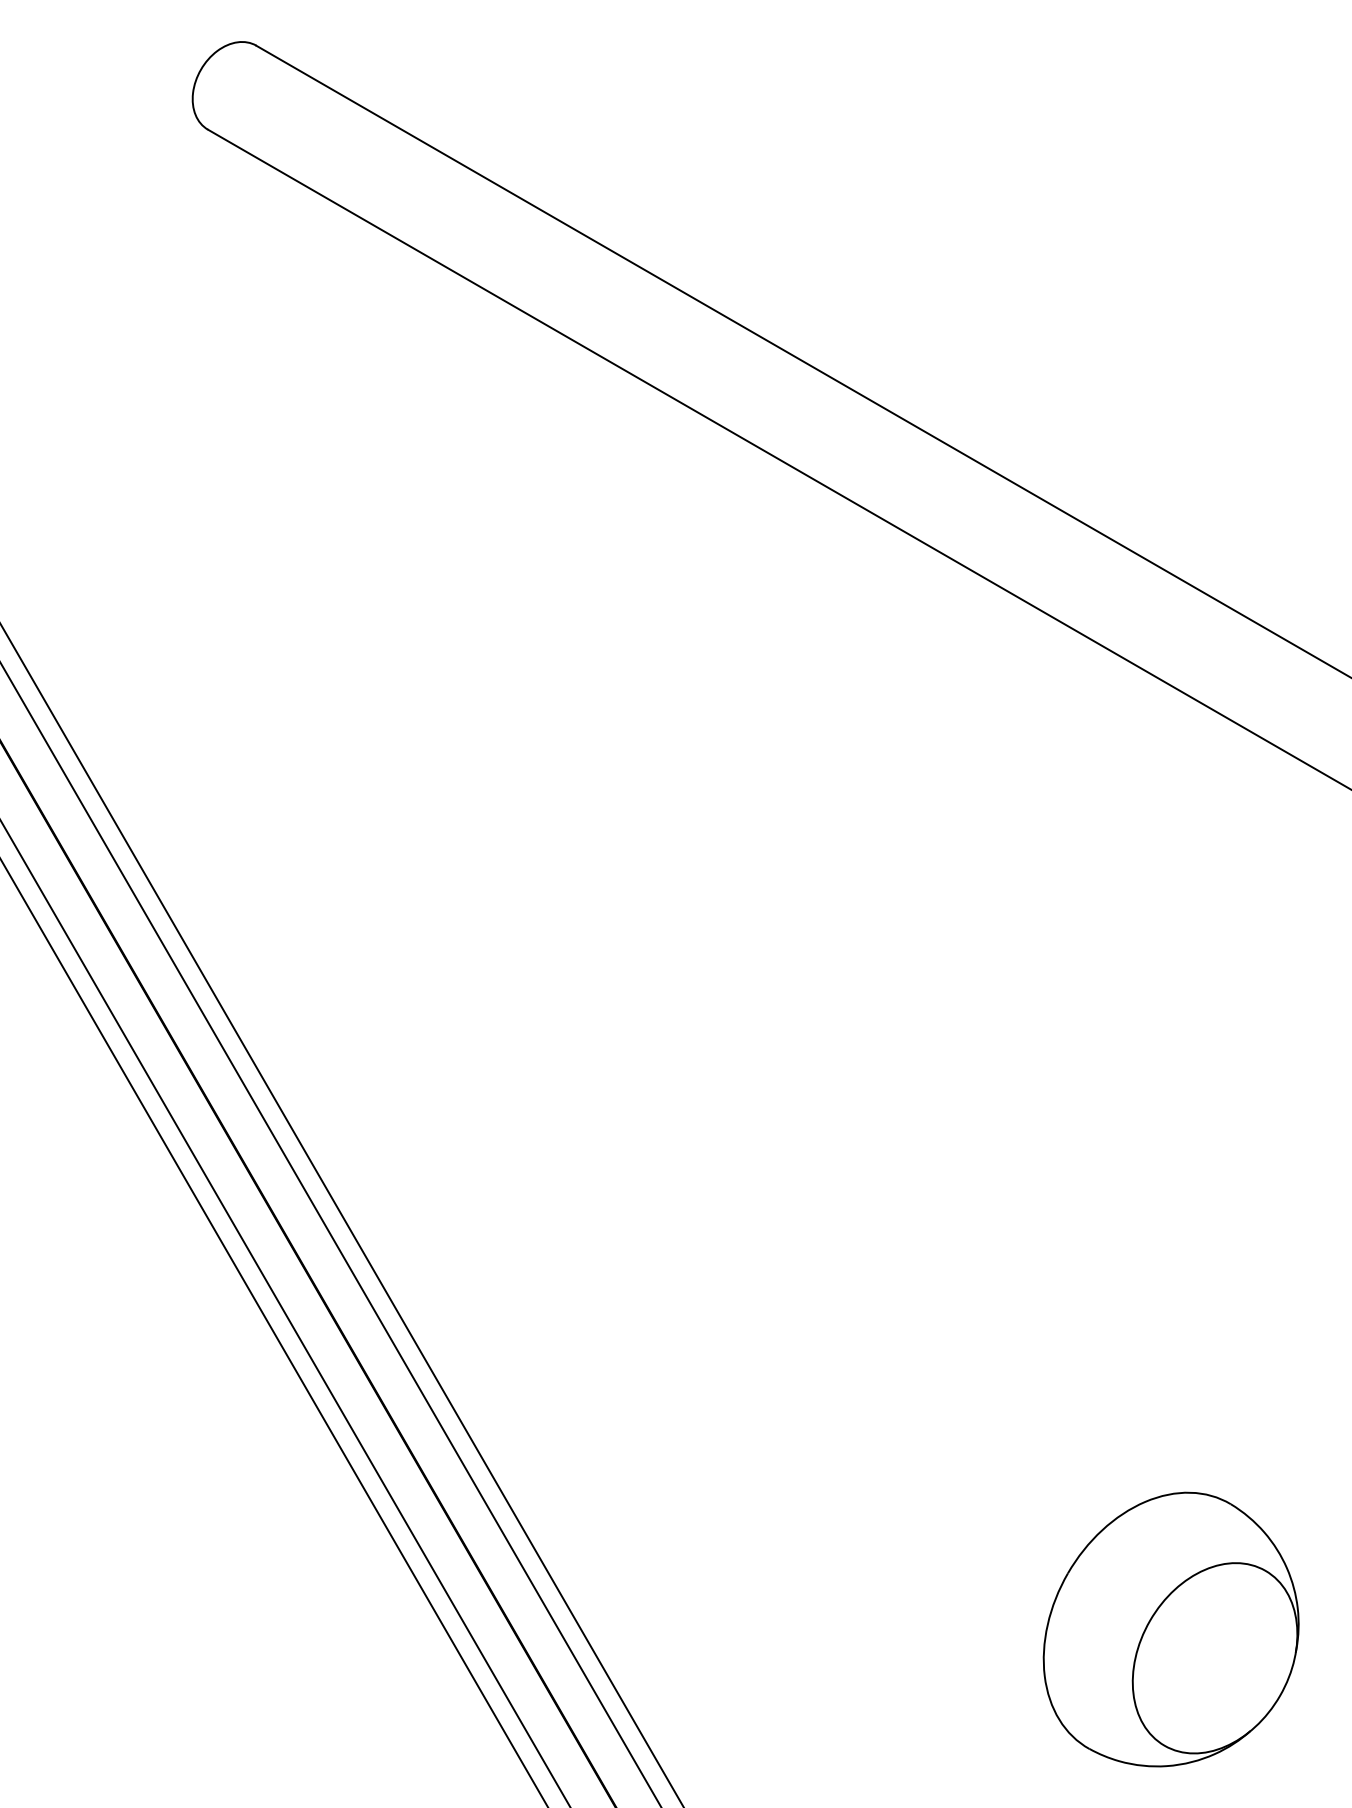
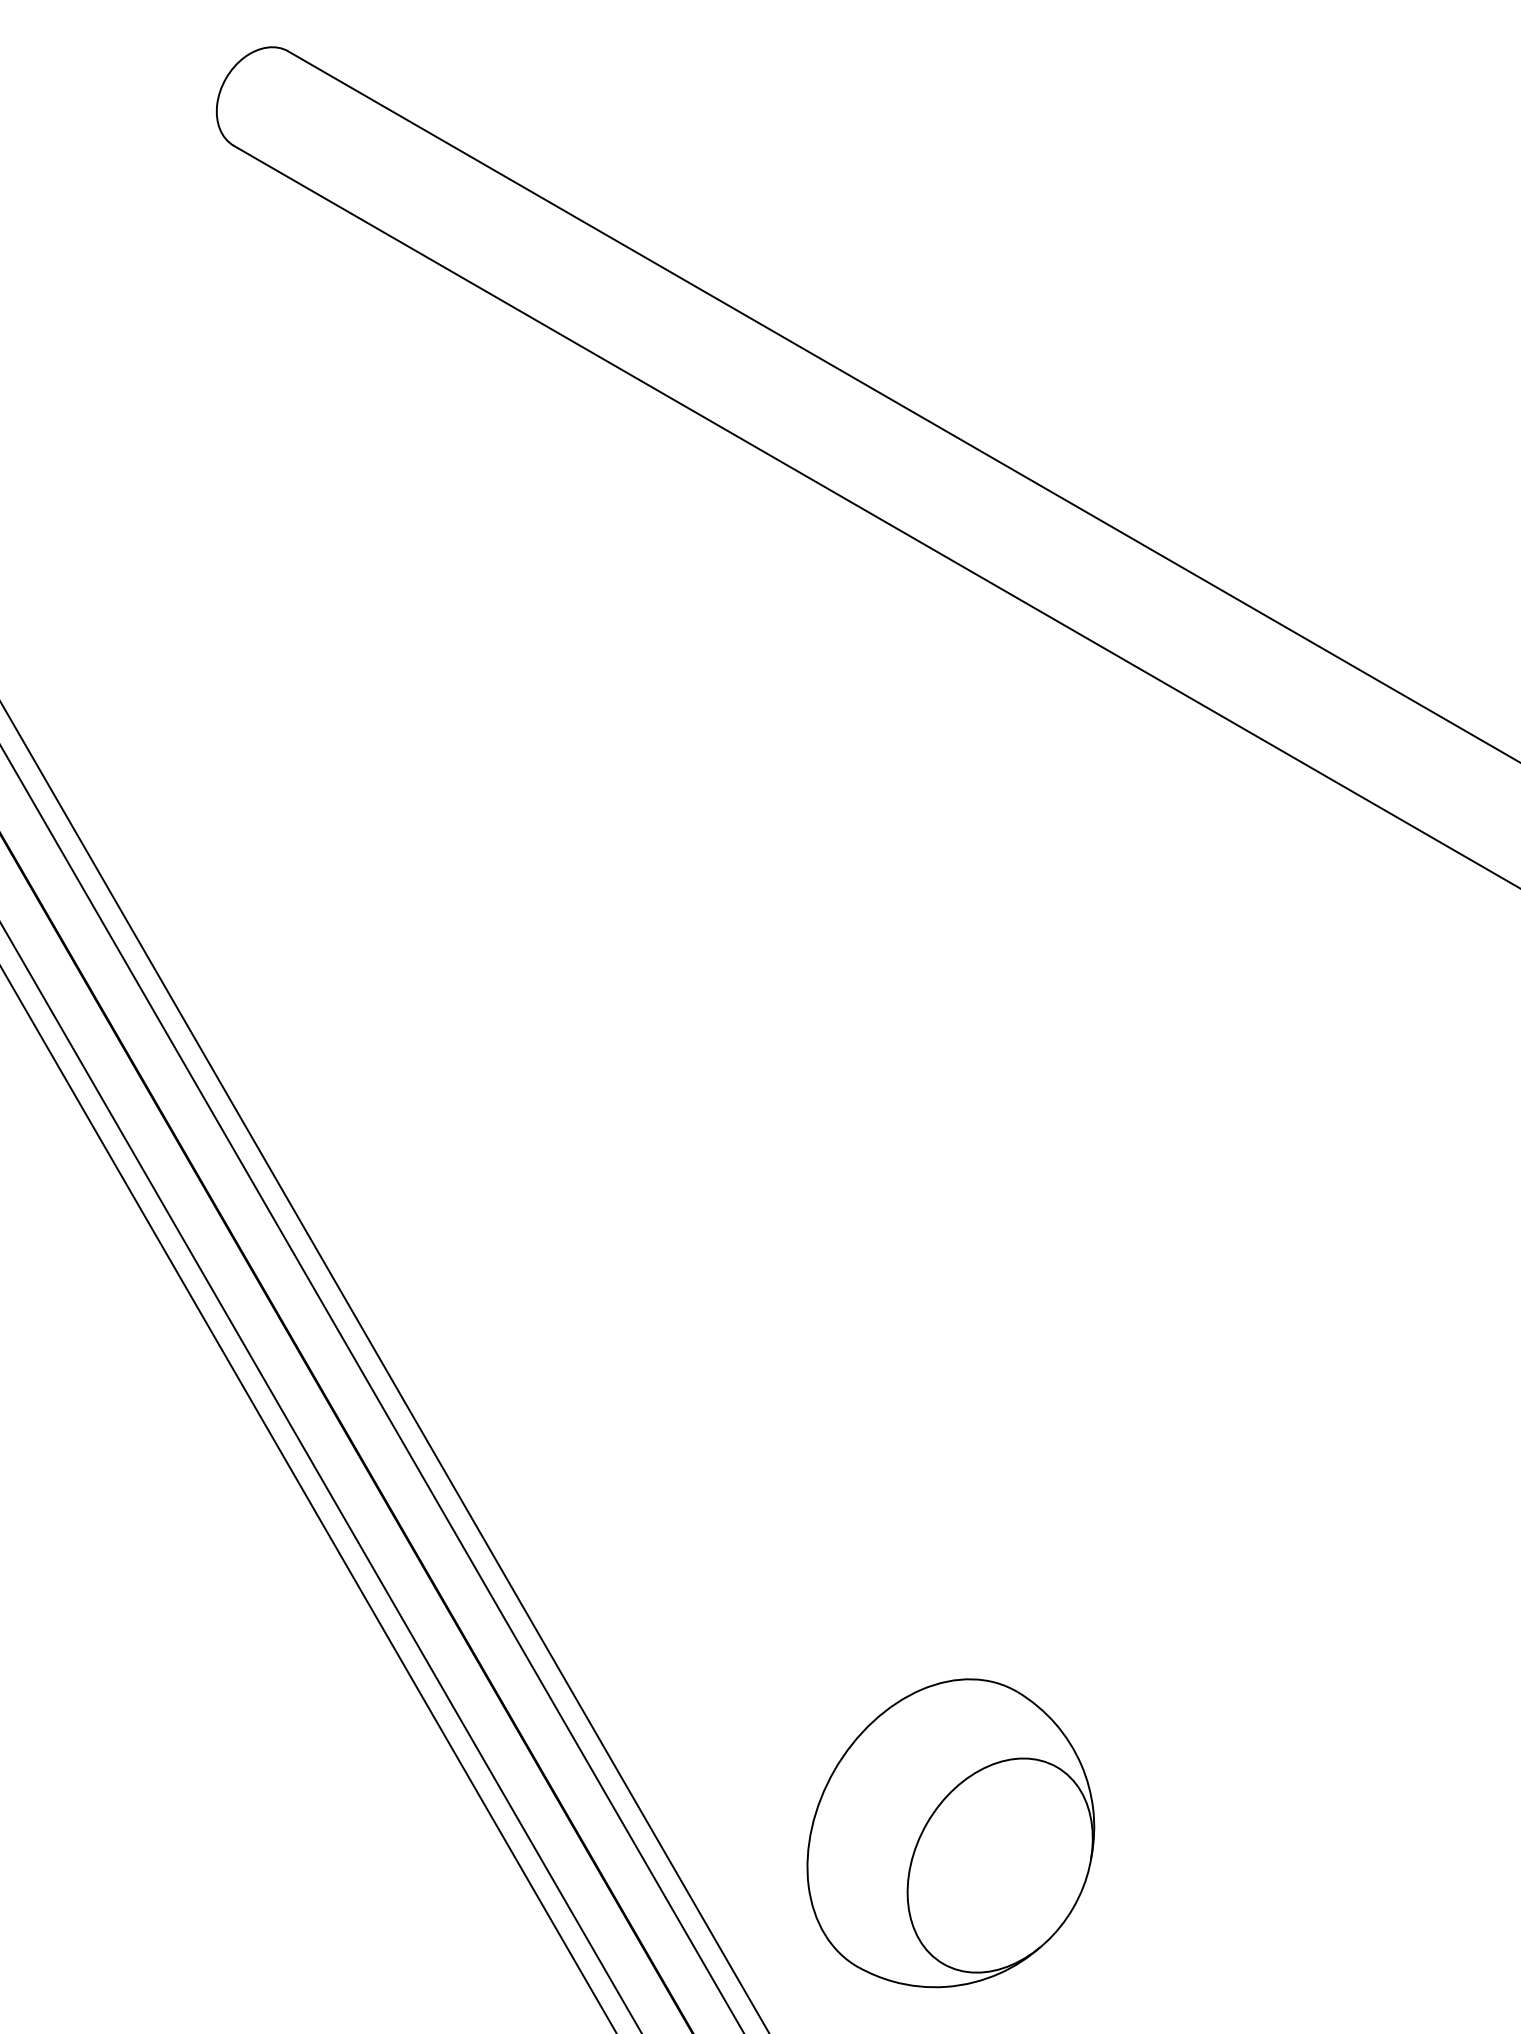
part: (1170, 1629) -> (950, 1833), moved

